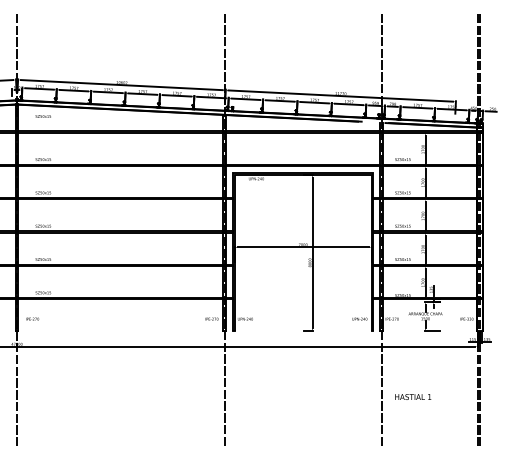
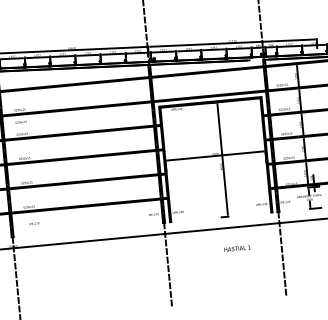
text: (42, 116) -> (20, 122), moved
text: (32, 318) -> (34, 223), moved
text: (413, 396) -> (237, 248), moved

